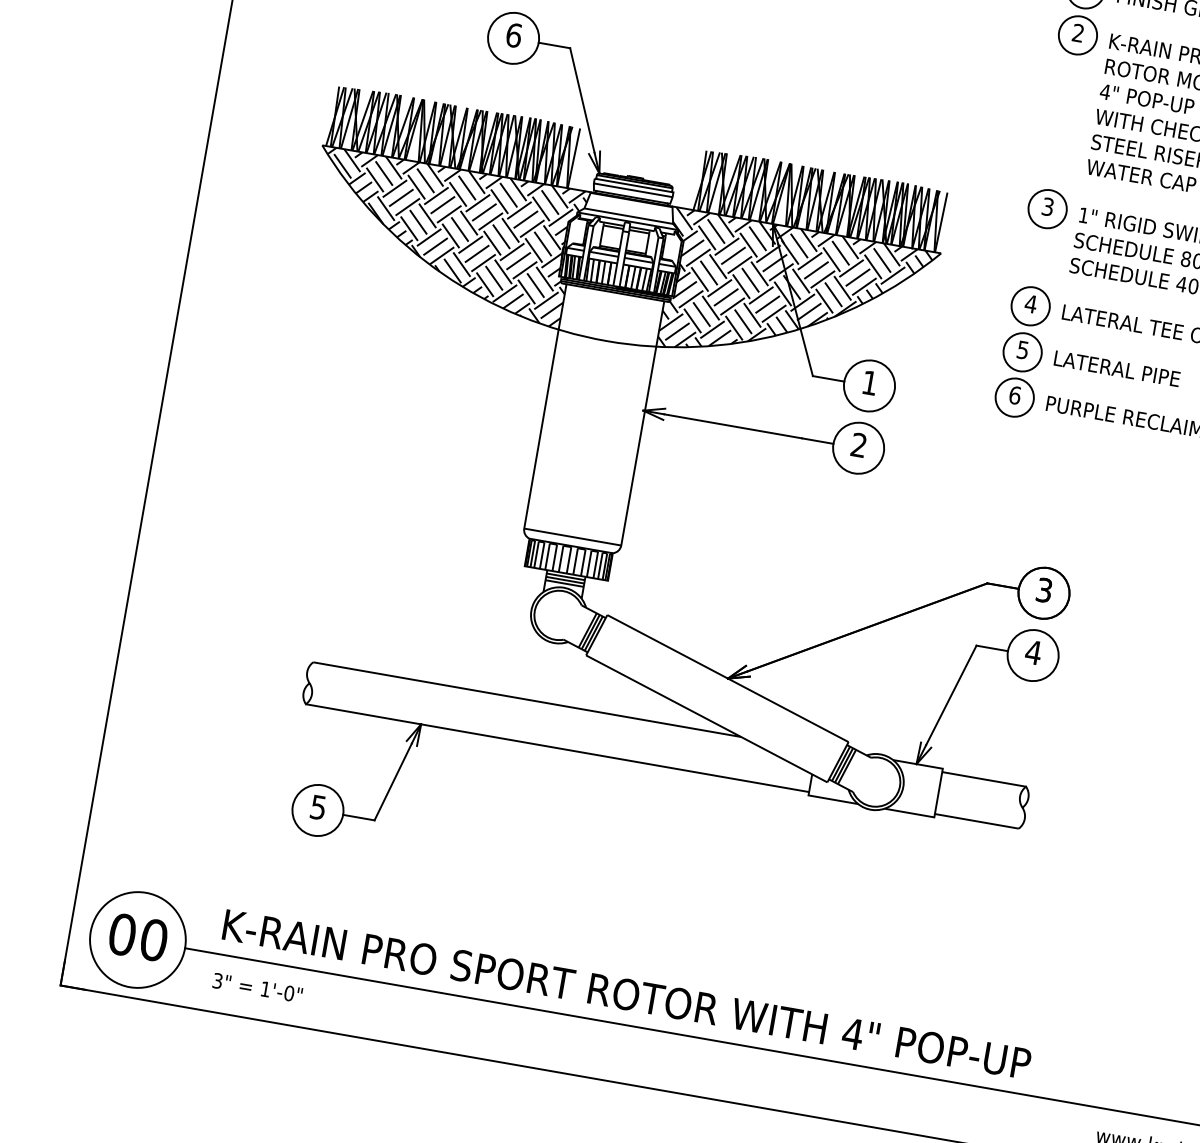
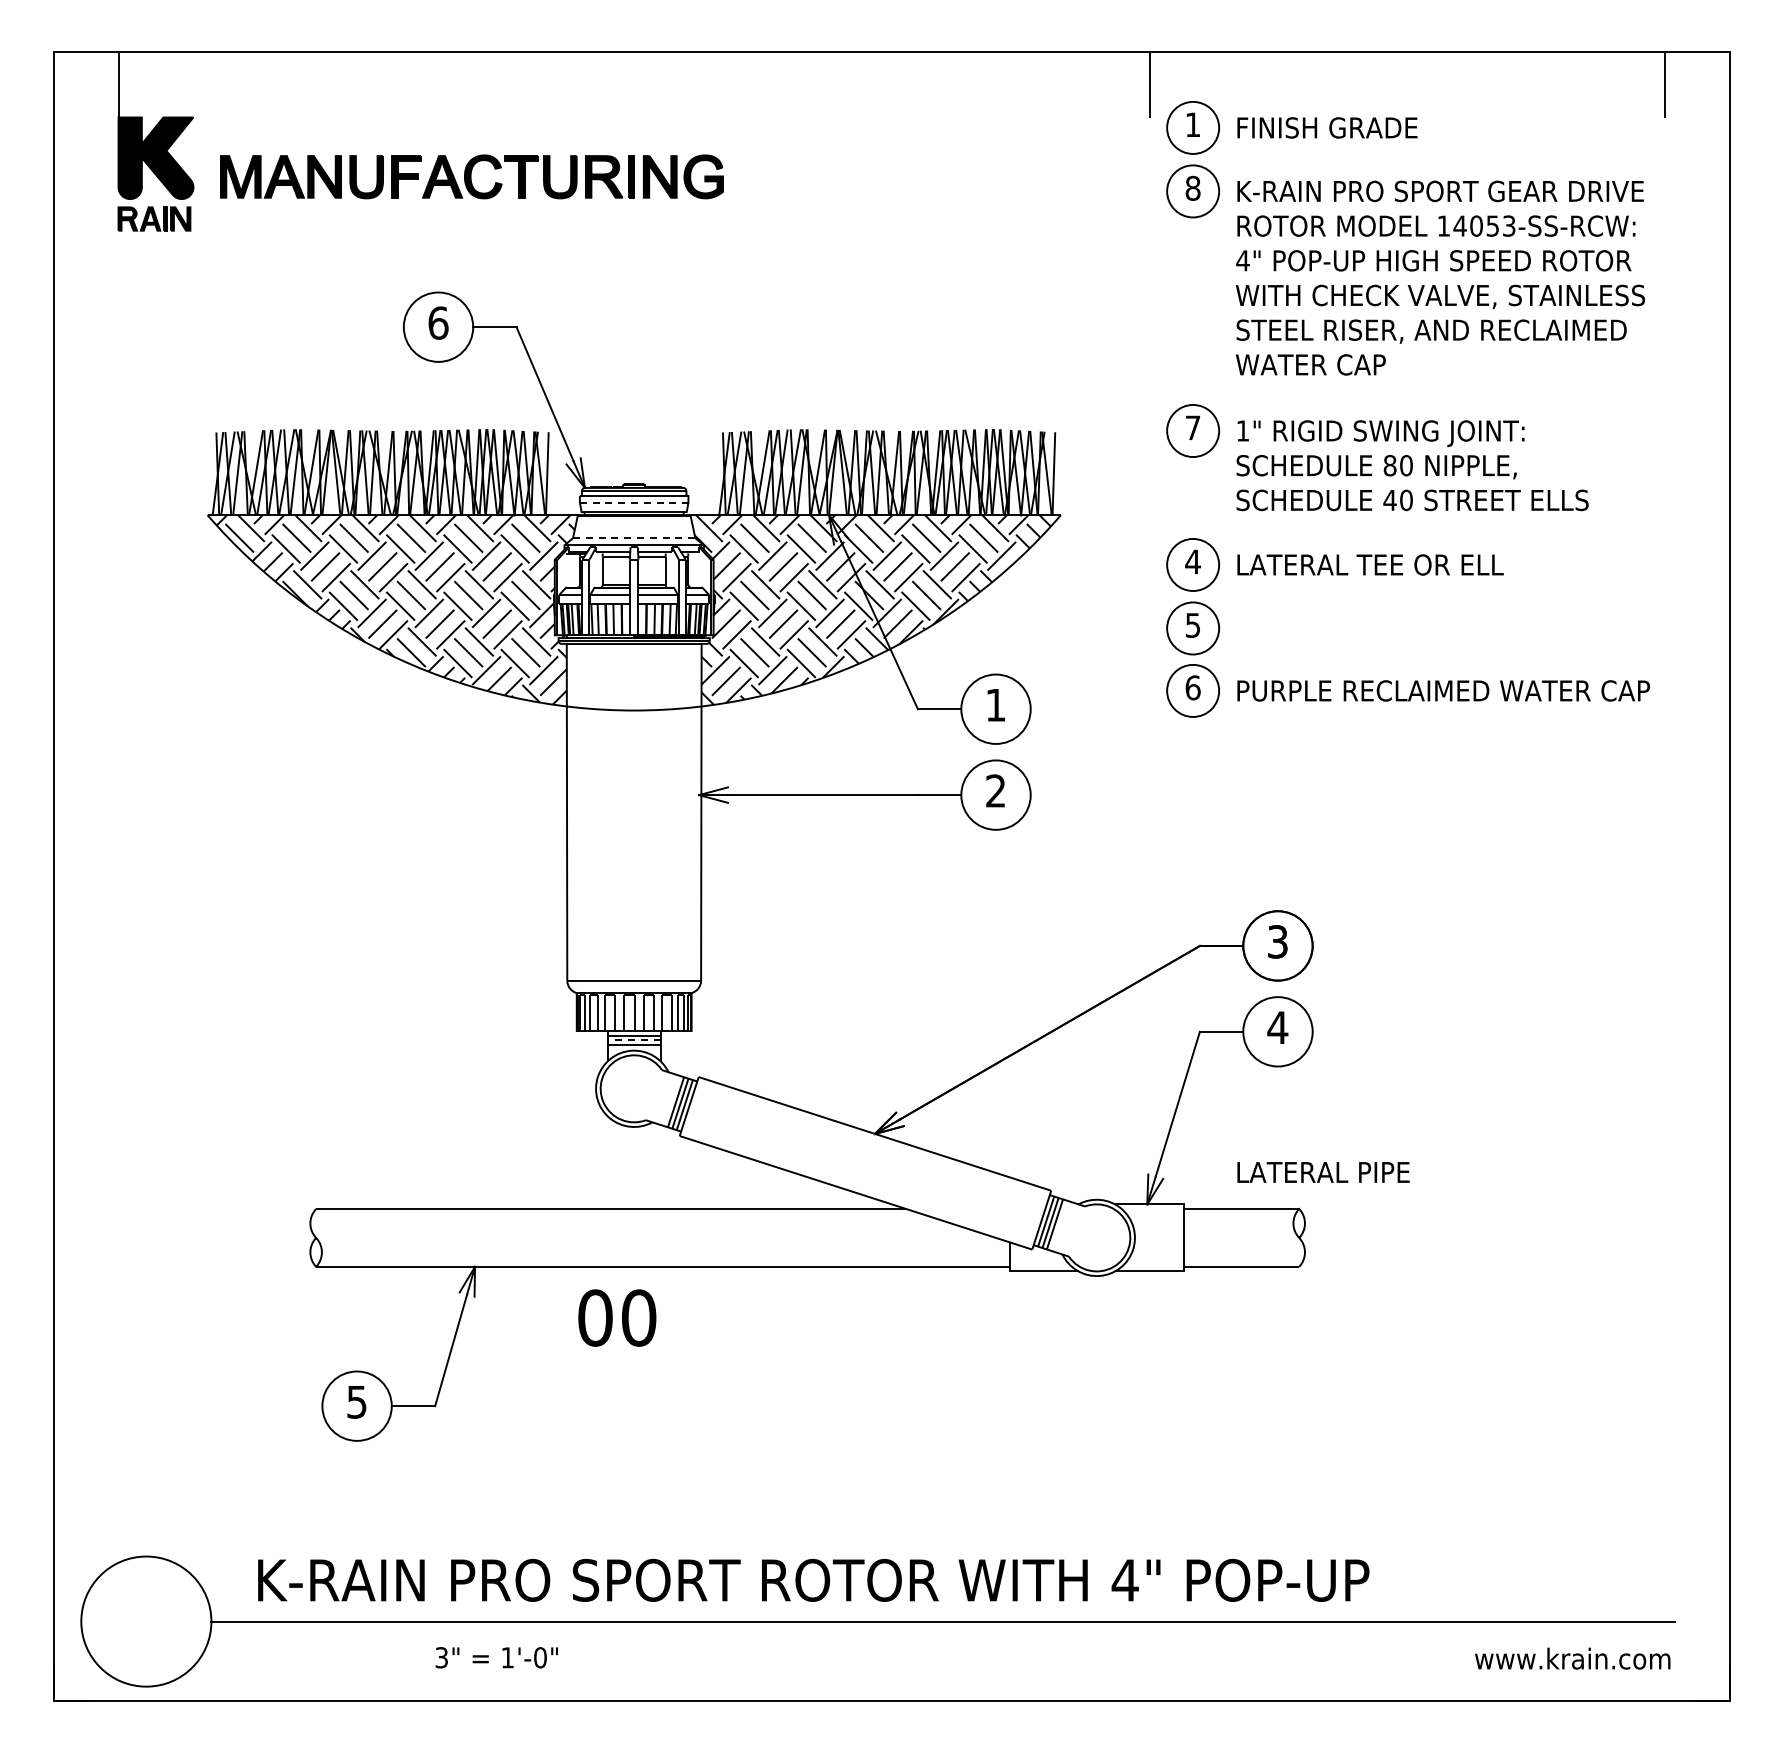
text: (1078, 32) -> (1192, 187), 2 -> 8
line: (633, 190) -> (634, 502), solid -> dashed
text: (1048, 206) -> (1193, 427), 3 -> 7
line: (628, 216) -> (634, 538), solid -> dashed
text: (1117, 368) -> (1323, 1172), moved
line: (564, 580) -> (633, 1040), solid -> dashed
text: (138, 937) -> (617, 1317), moved
text: (257, 987) -> (496, 1657), moved

